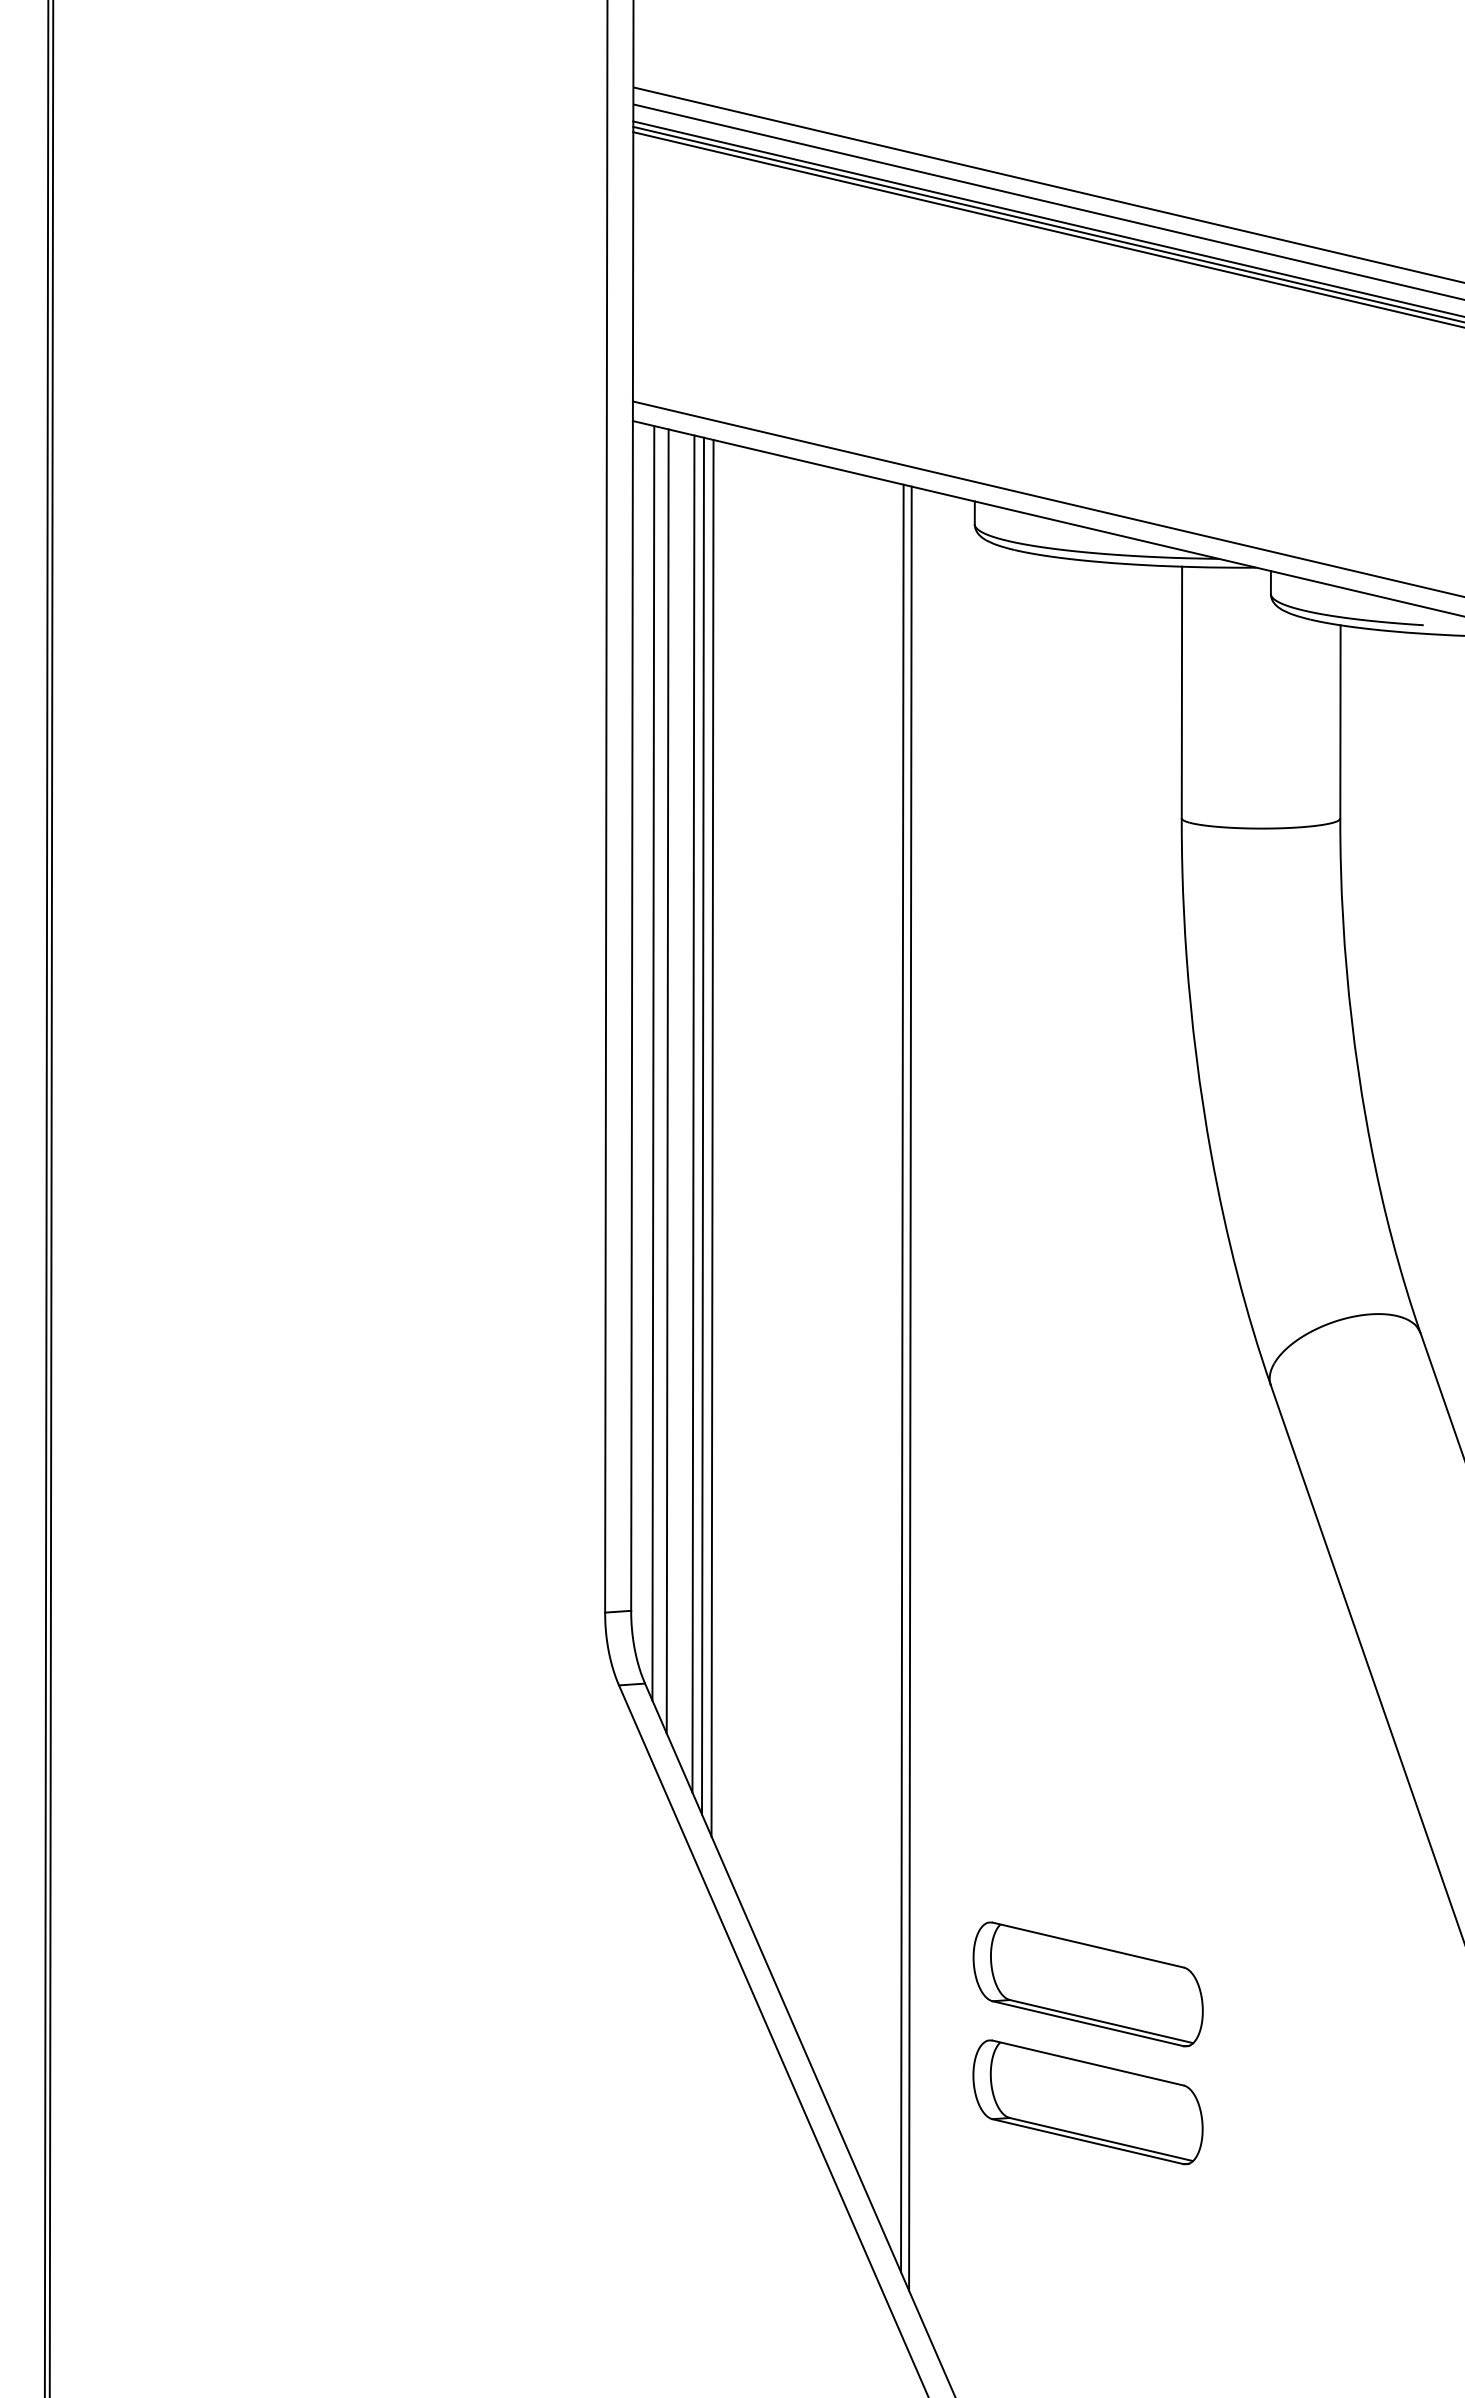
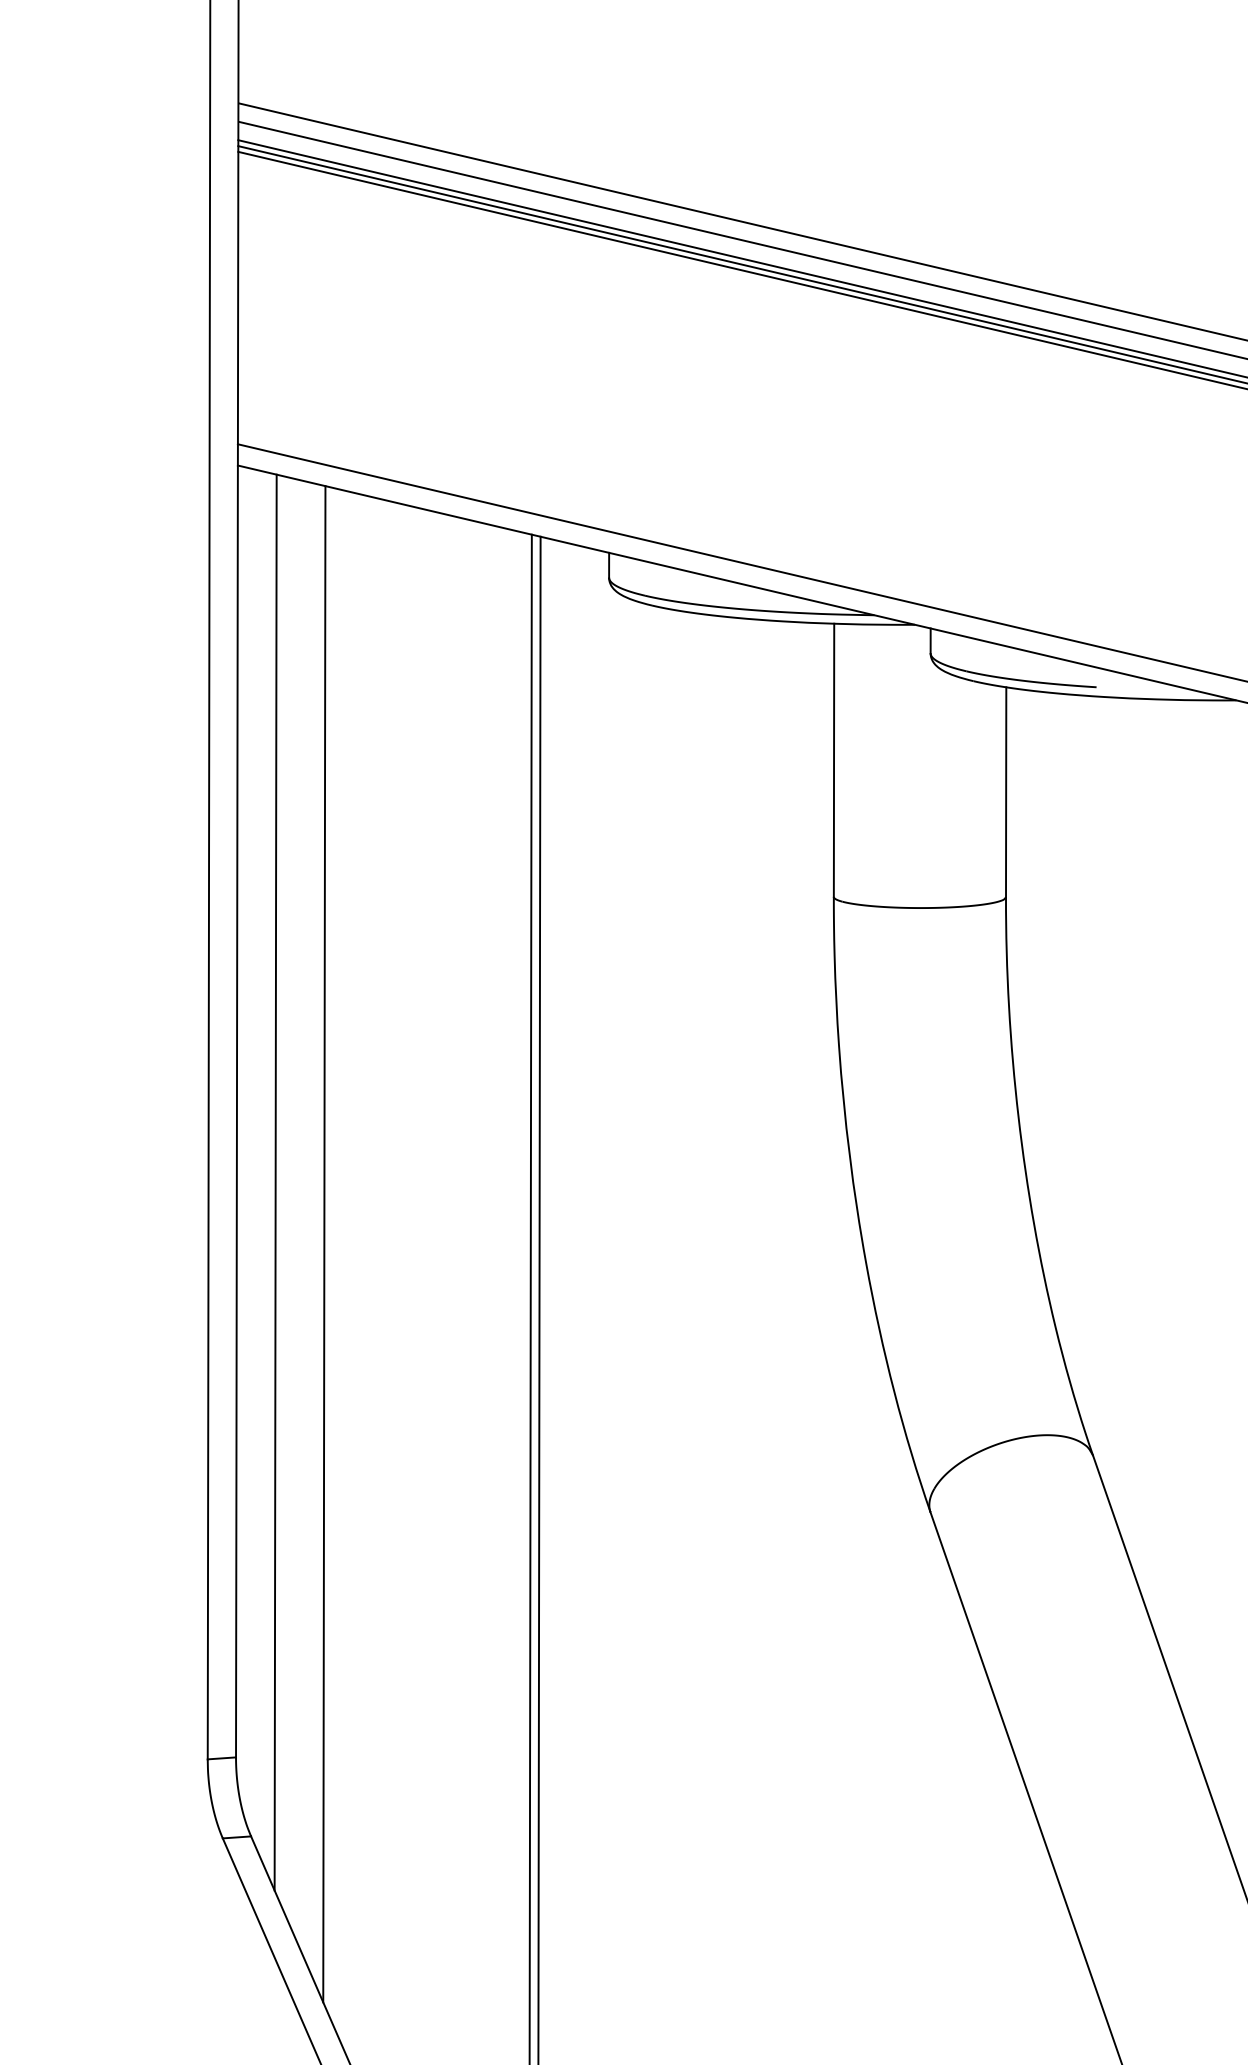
line: (653, 1063) -> (260, 1163), removed
line: (693, 1113) -> (303, 1217), removed
line: (702, 1125) -> (313, 1230), removed

